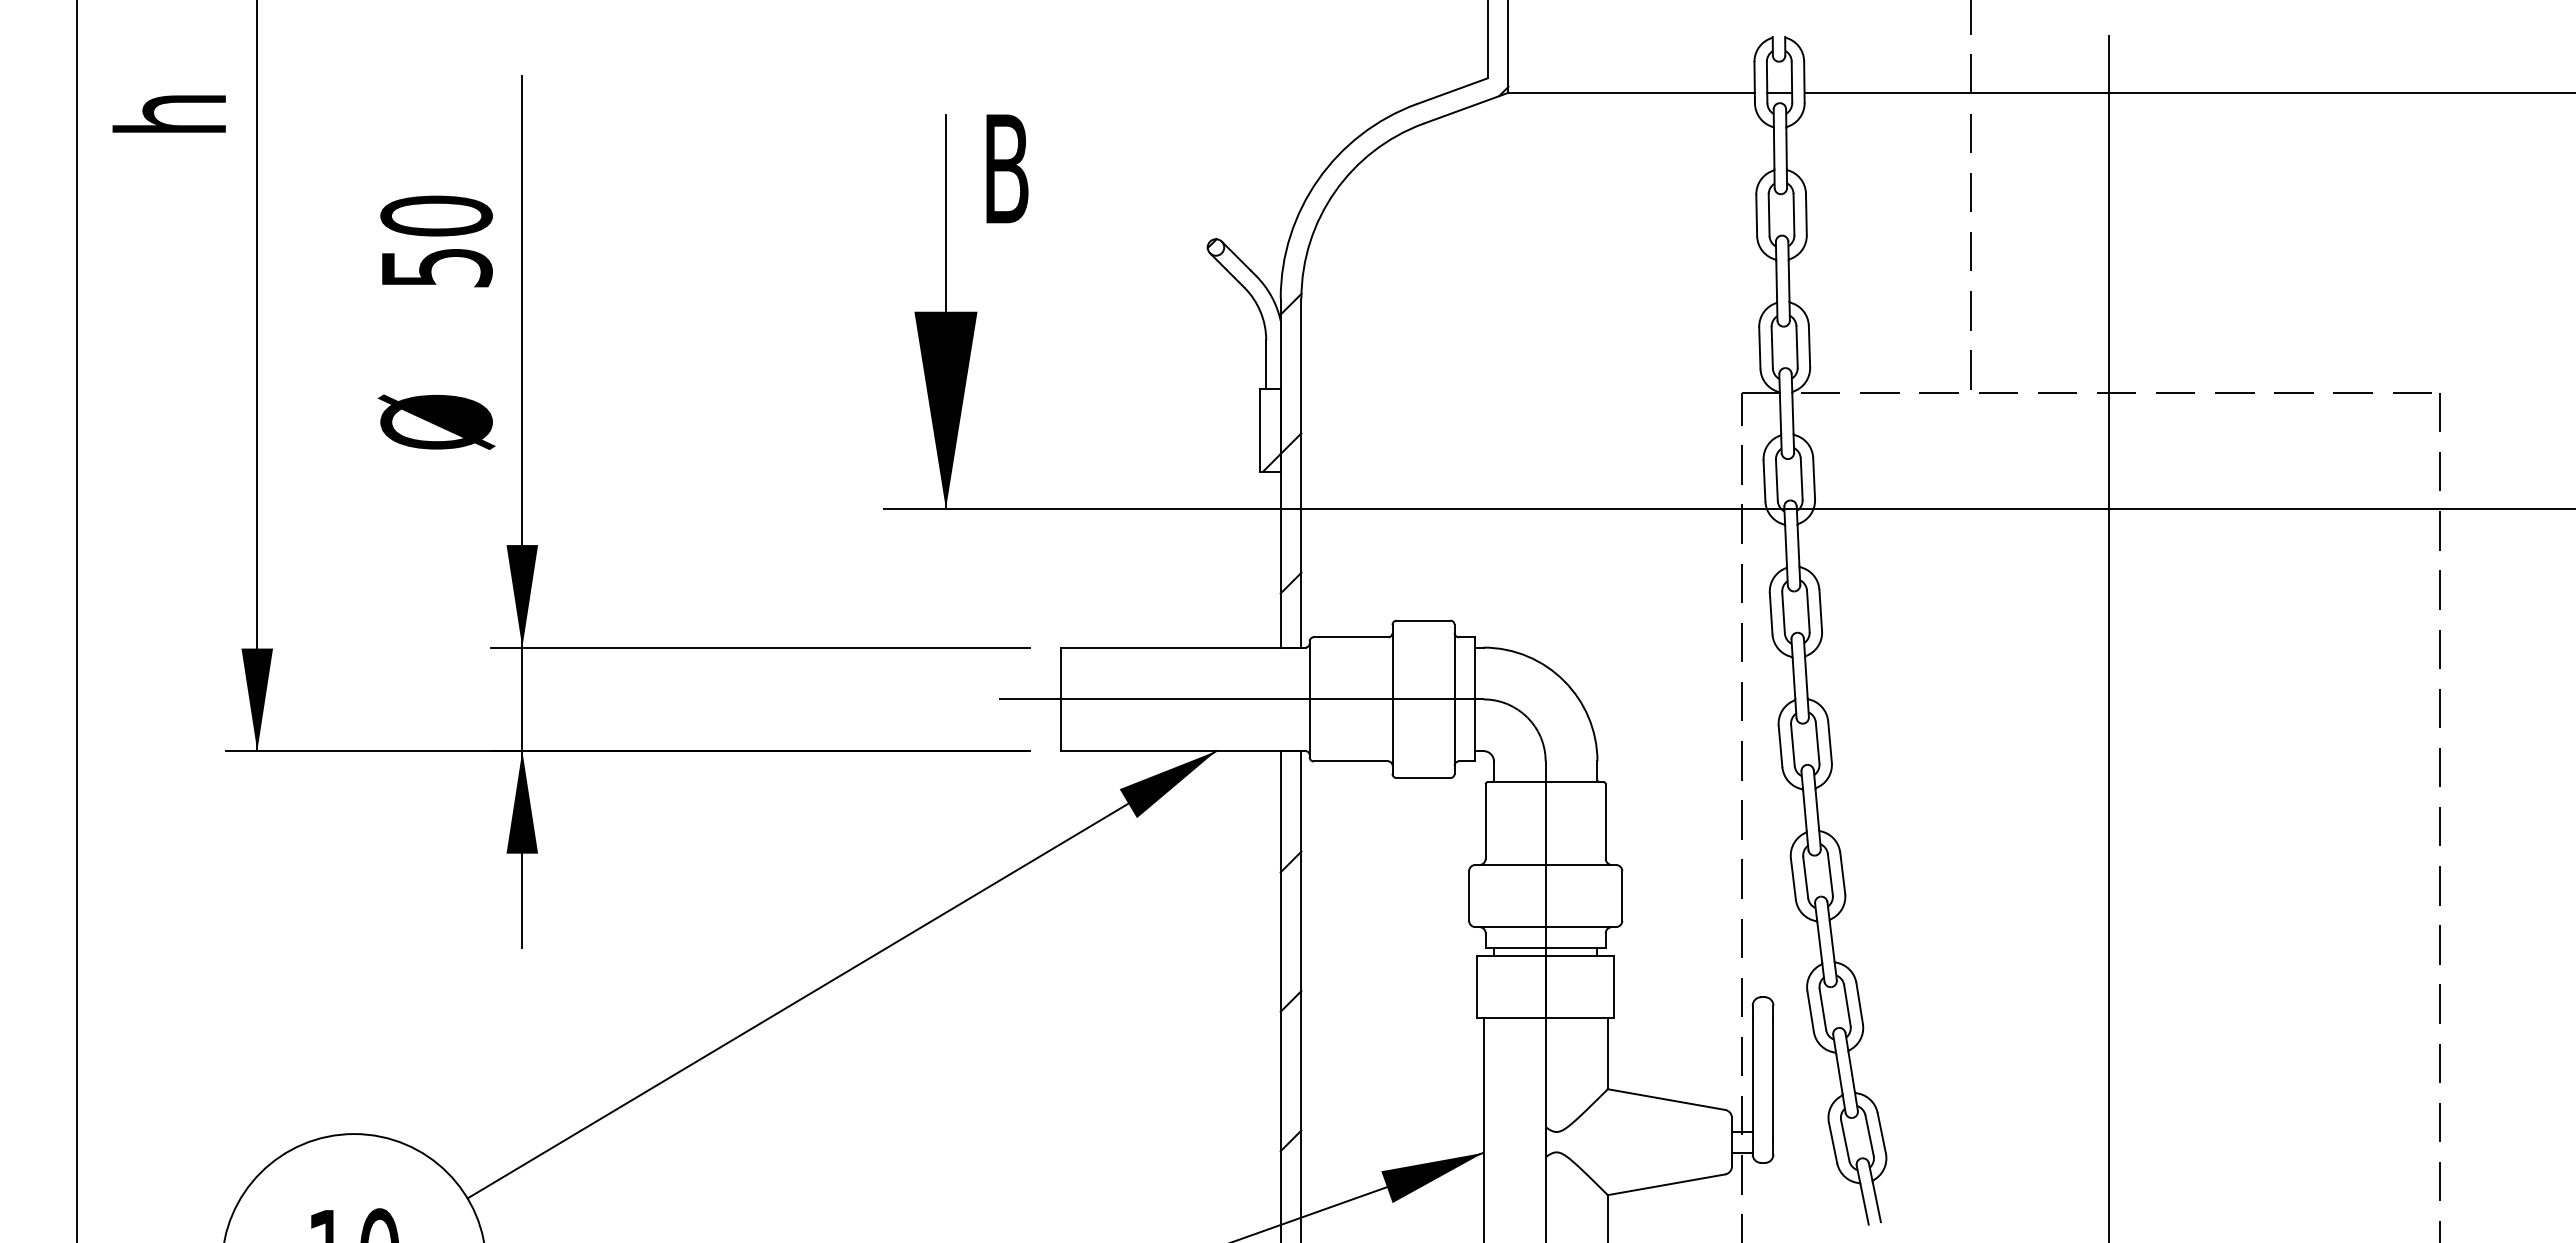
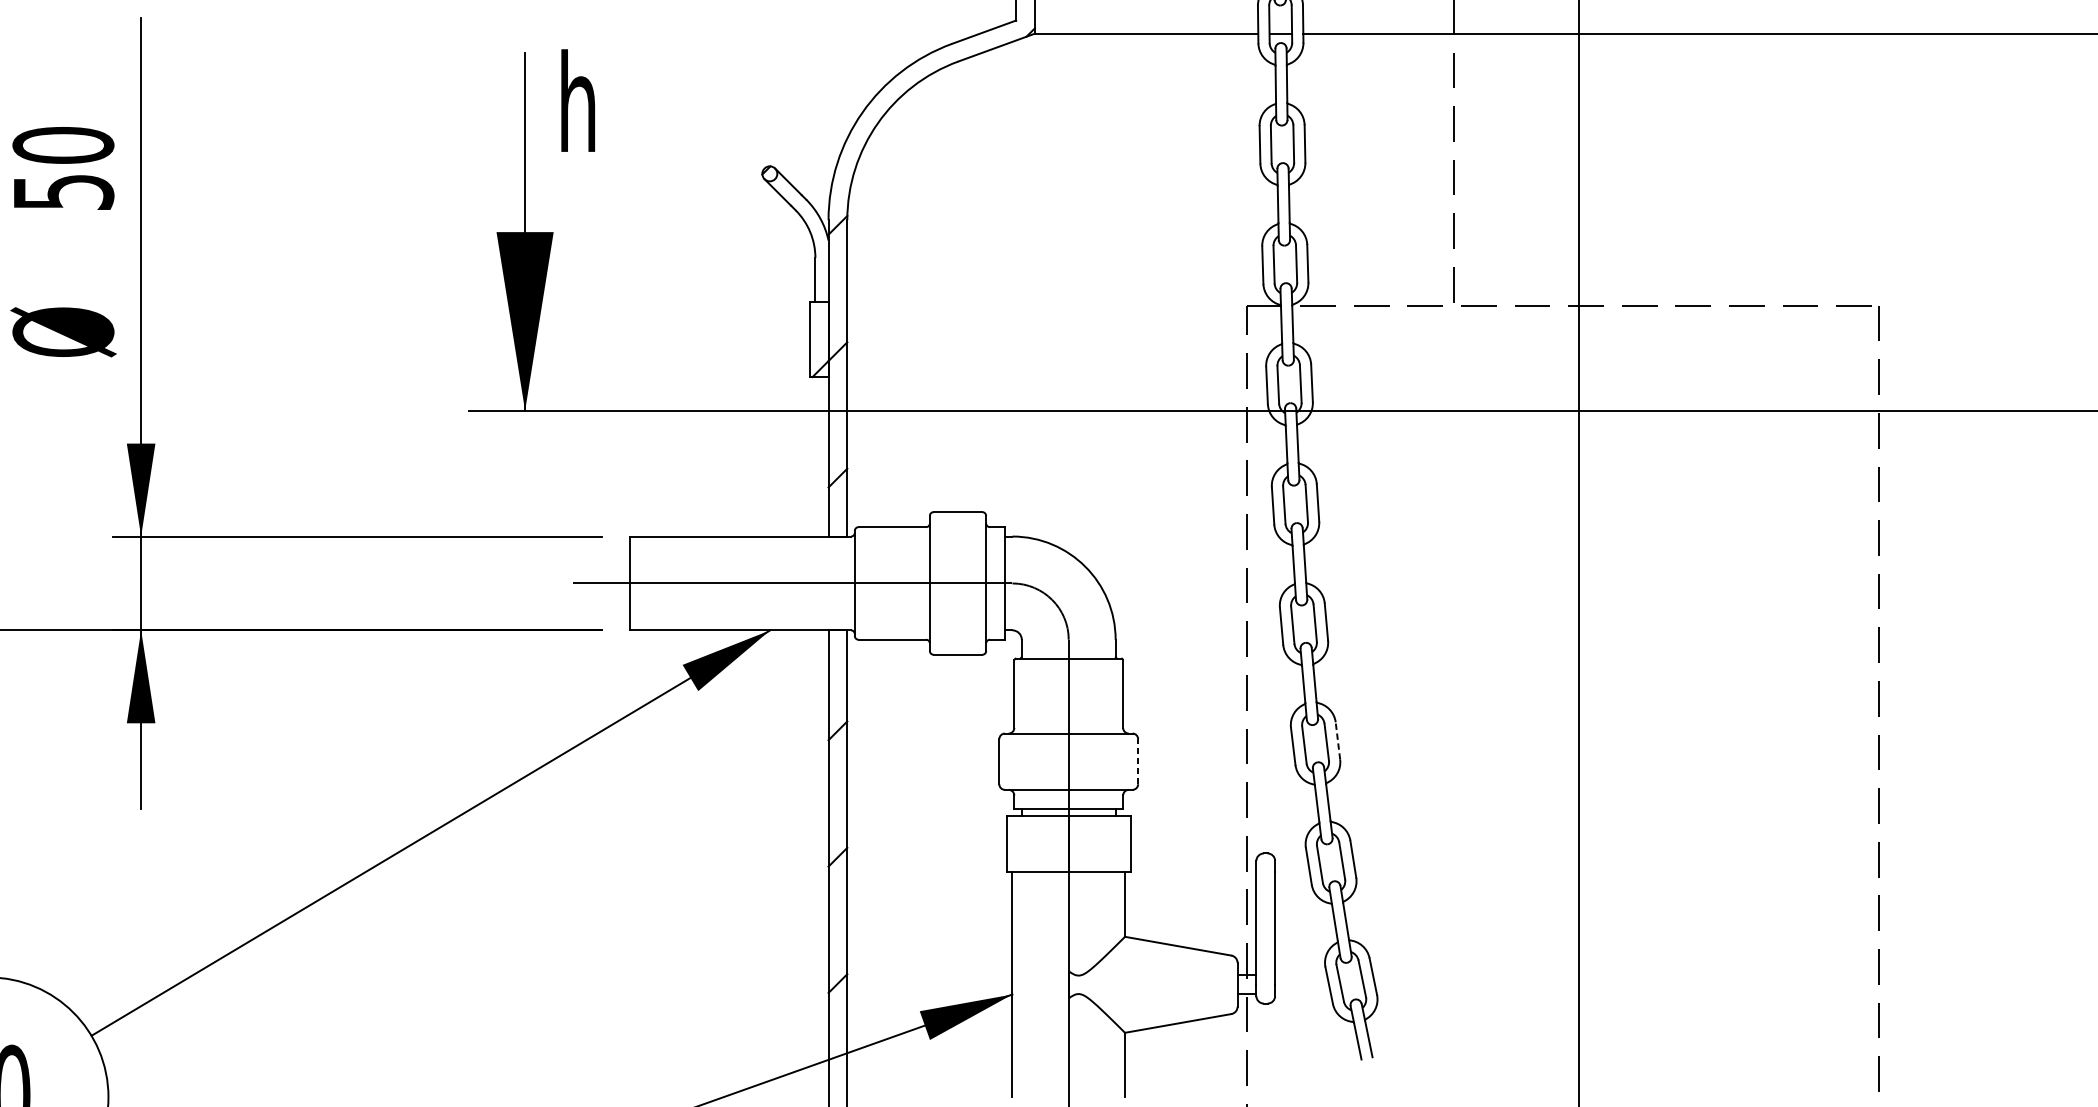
text: (1007, 166) -> (580, 100), B -> h
line: (1842, 873) -> (1337, 741), solid -> dashed
line: (1622, 896) -> (1138, 762), solid -> dashed

